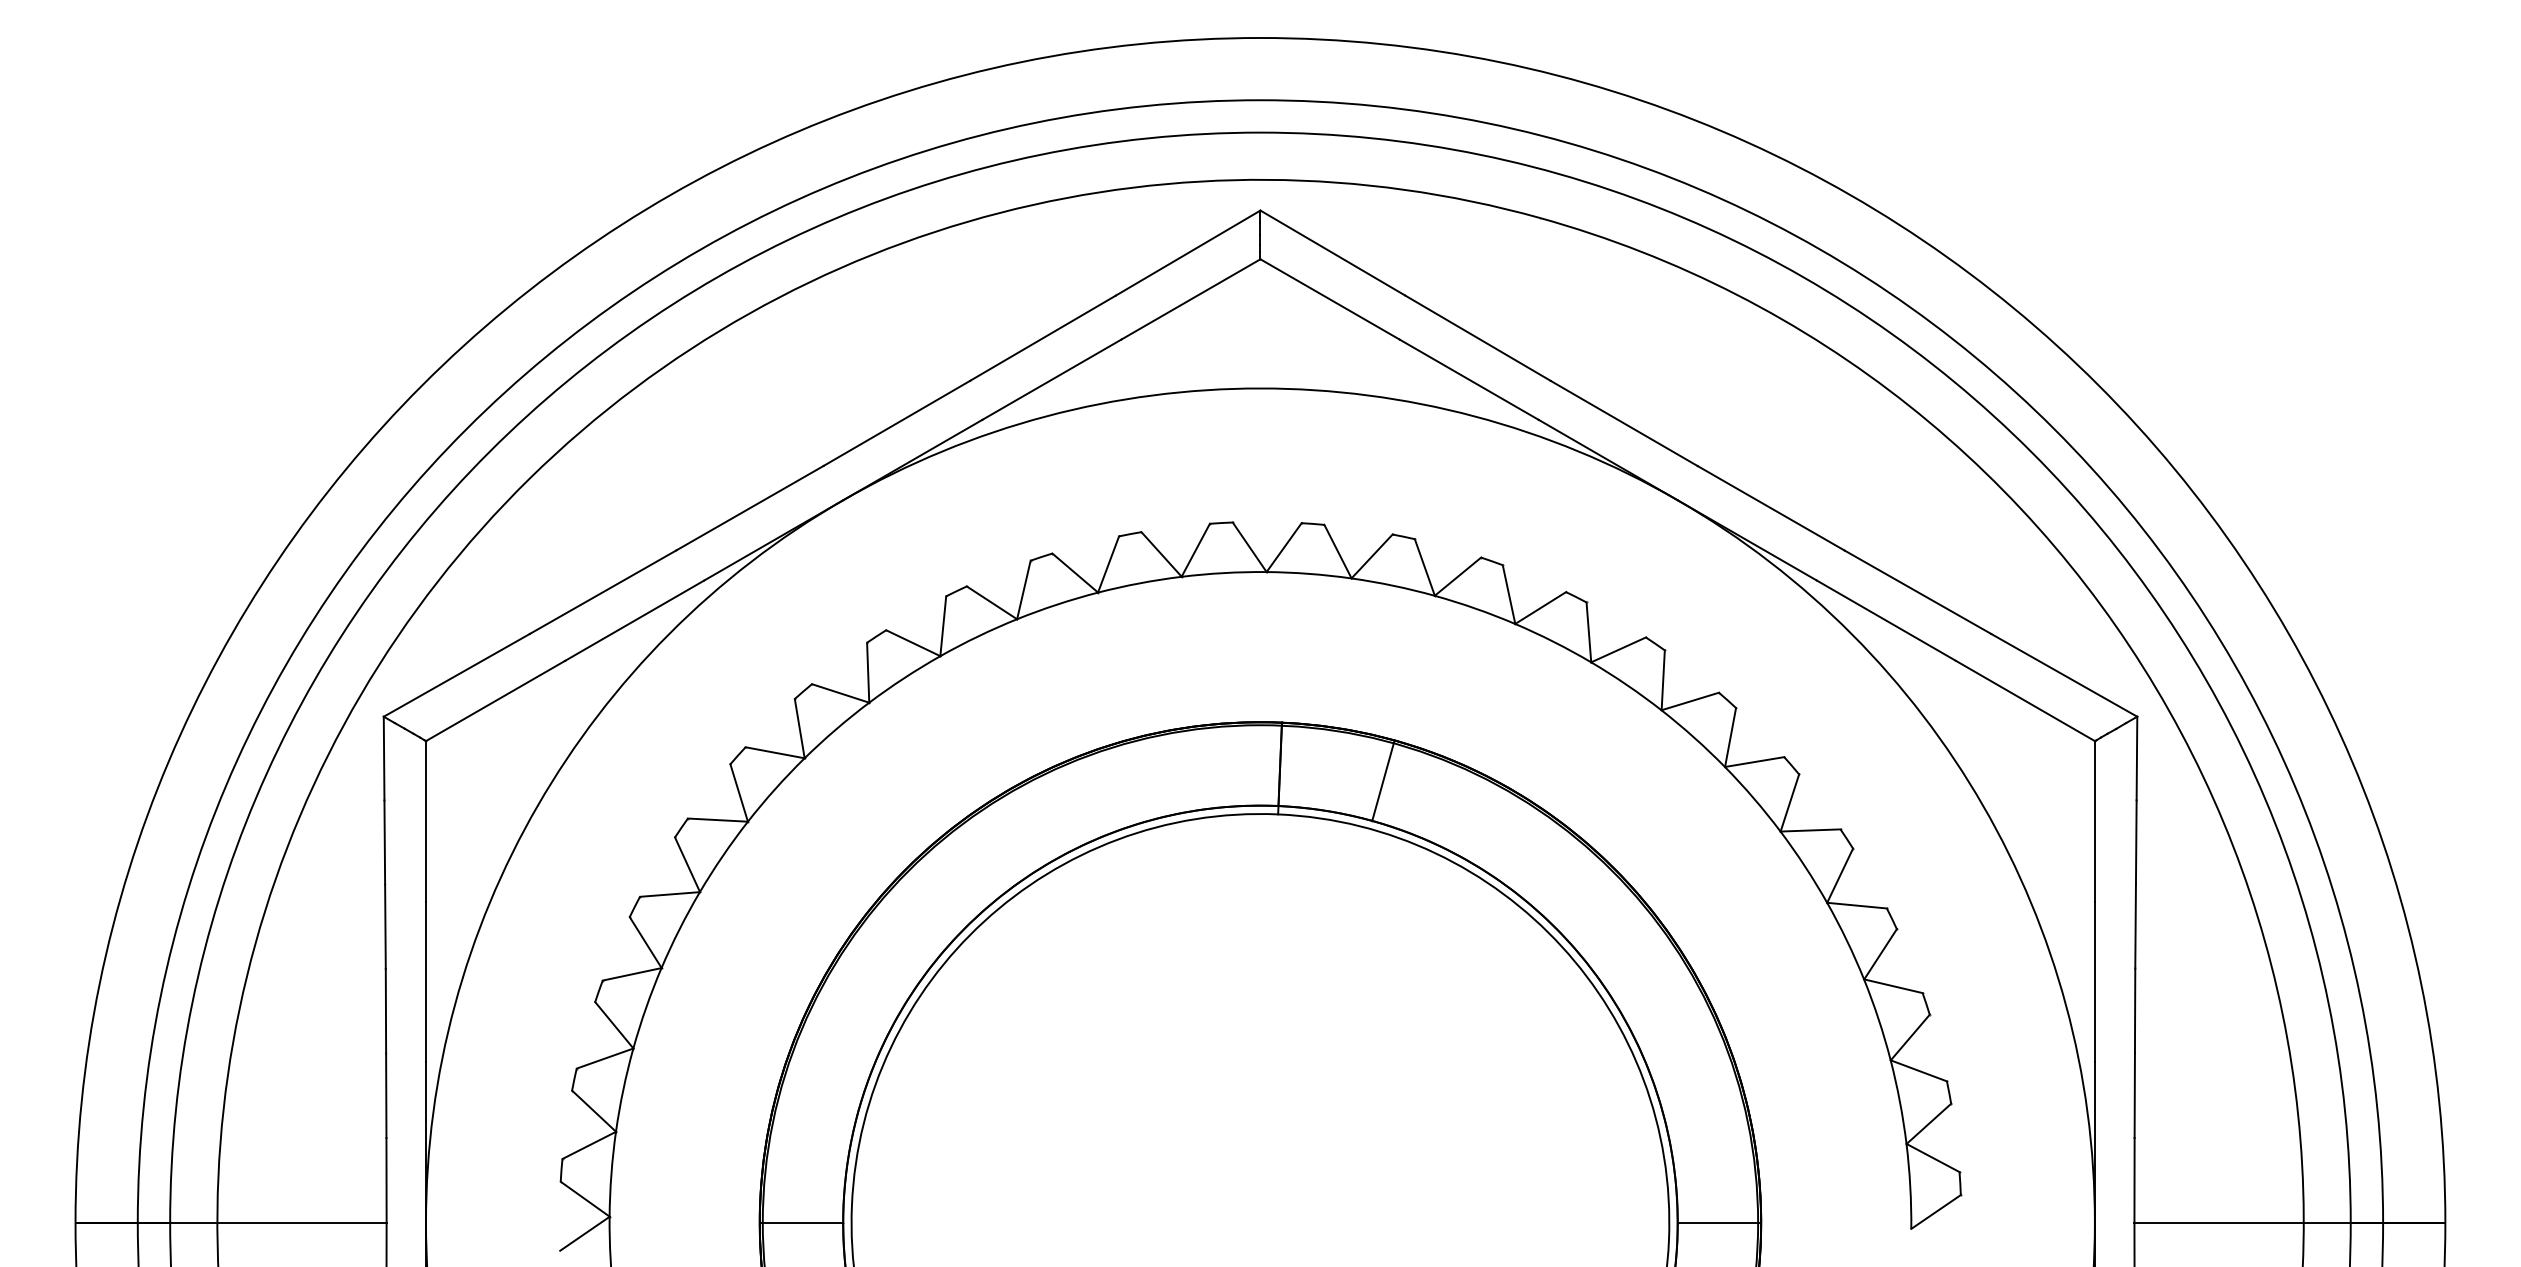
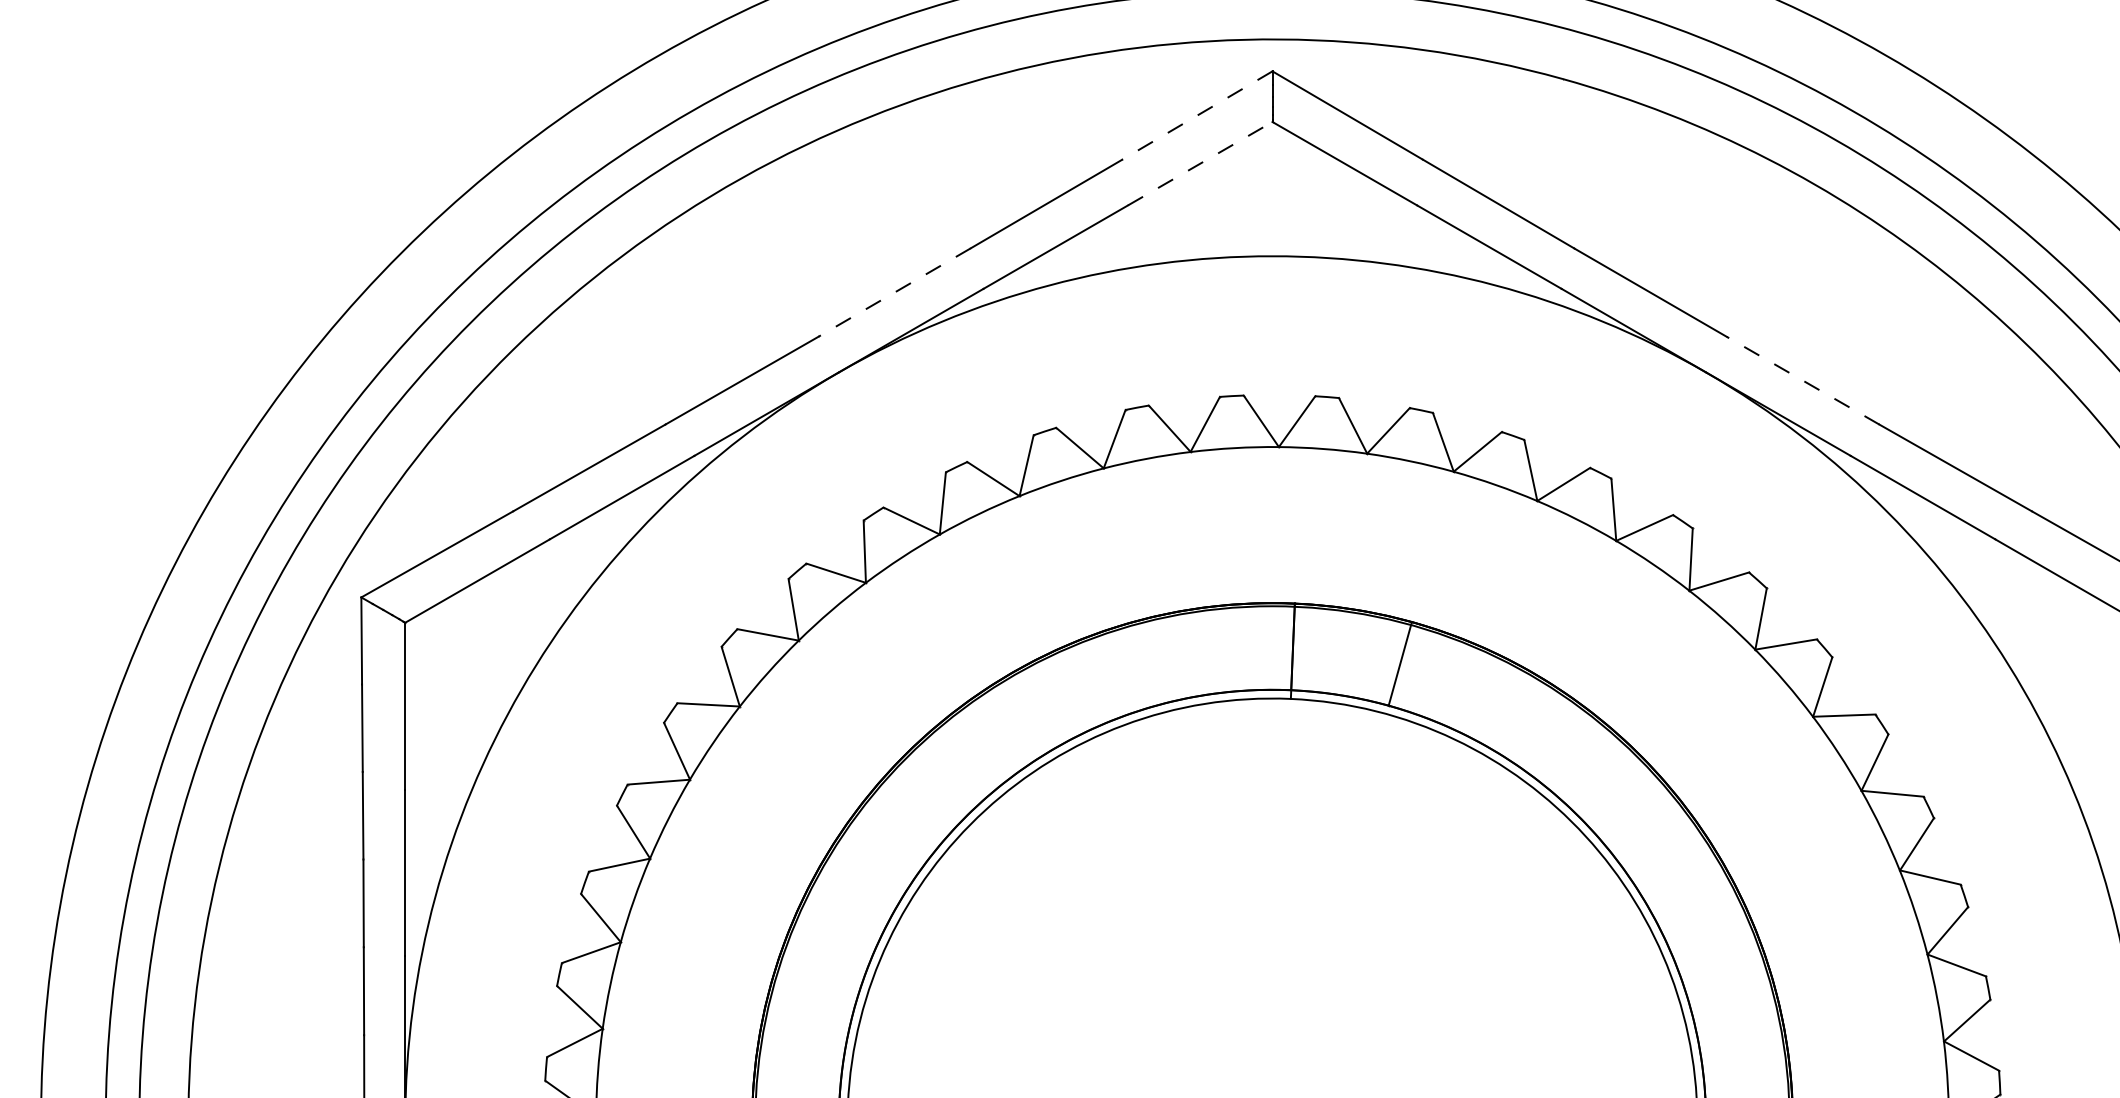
line: (1188, 253) -> (1197, 115), solid -> dashed
line: (1191, 299) -> (1200, 163), solid -> dashed
line: (896, 423) -> (894, 292), solid -> dashed
line: (1771, 508) -> (1803, 381), solid -> dashed

